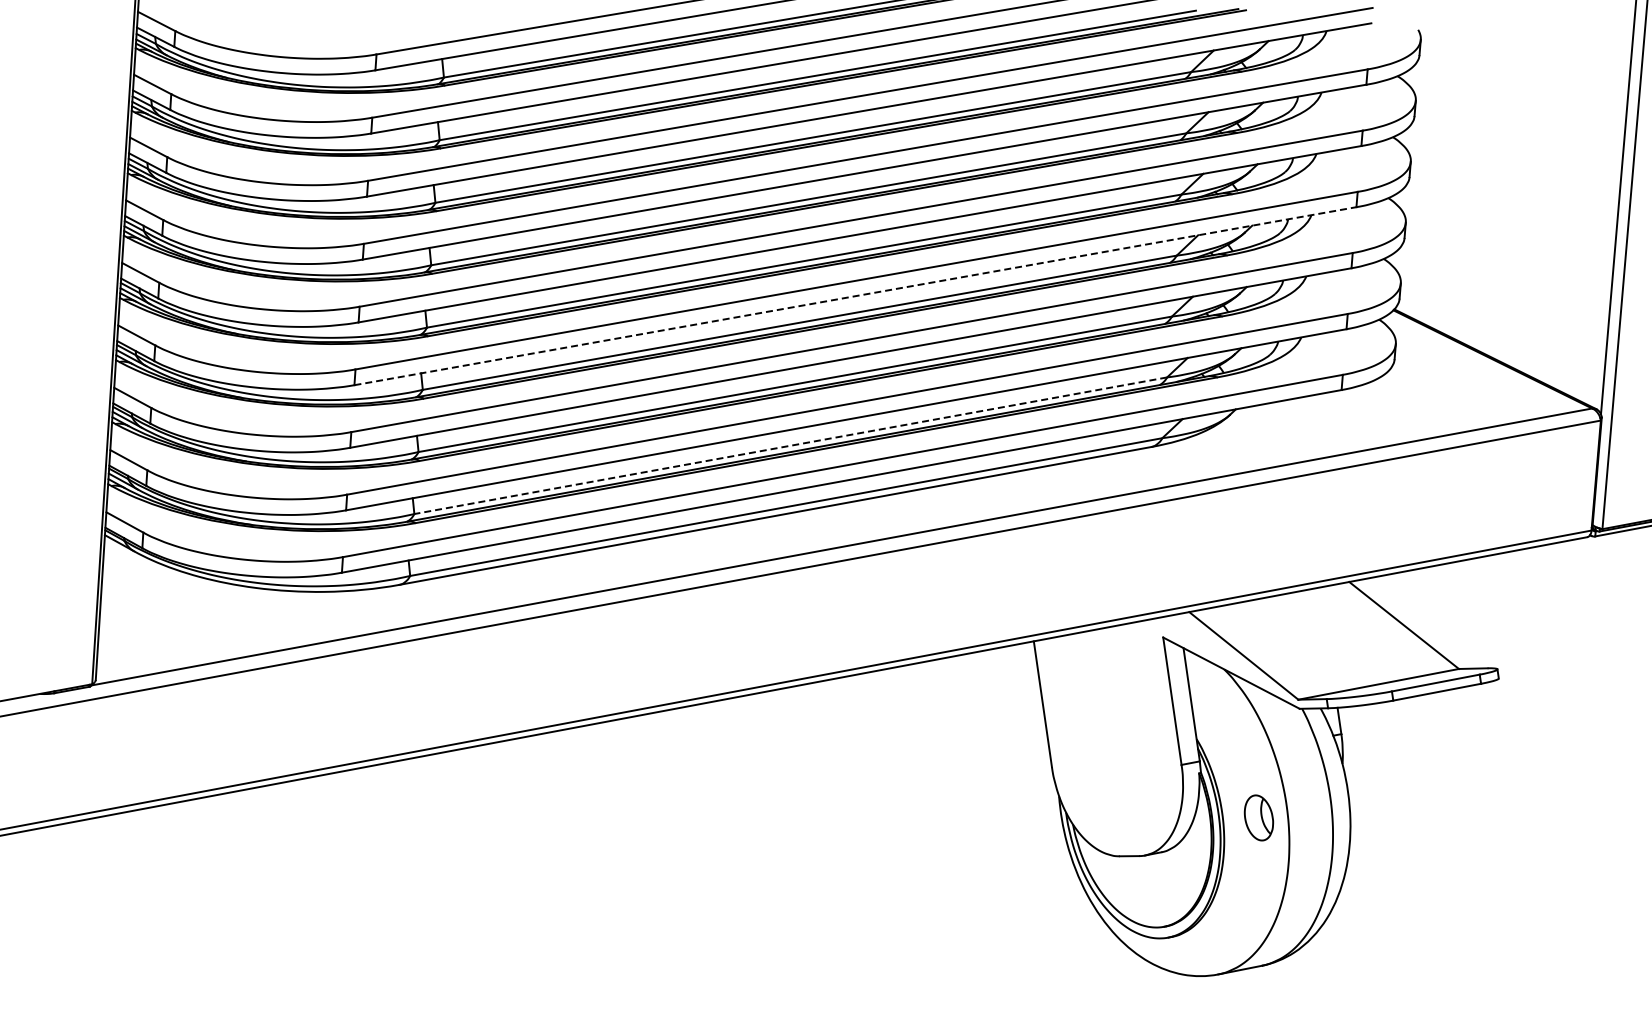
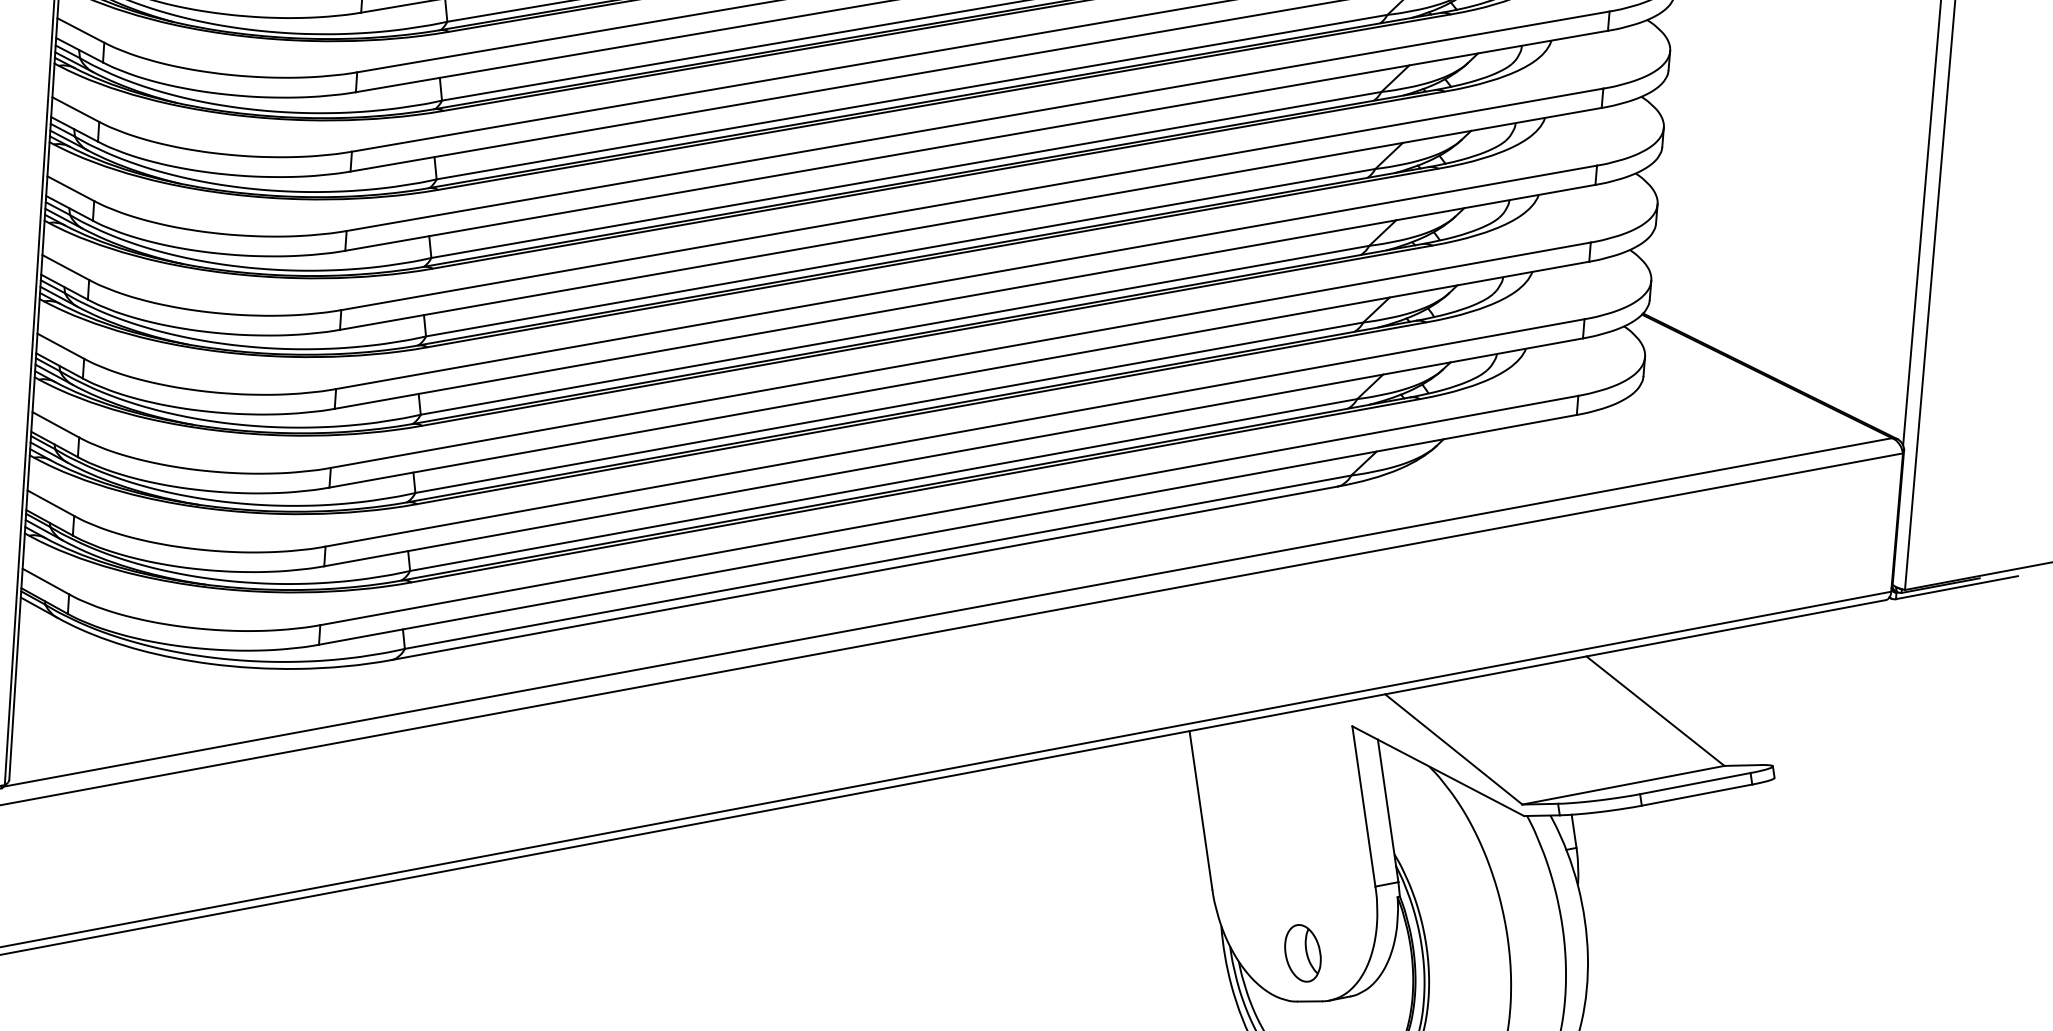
line: (855, 296) -> (965, 297), dashed -> solid
line: (790, 445) -> (883, 484), dashed -> solid
part: (1258, 817) -> (1302, 952), moved

